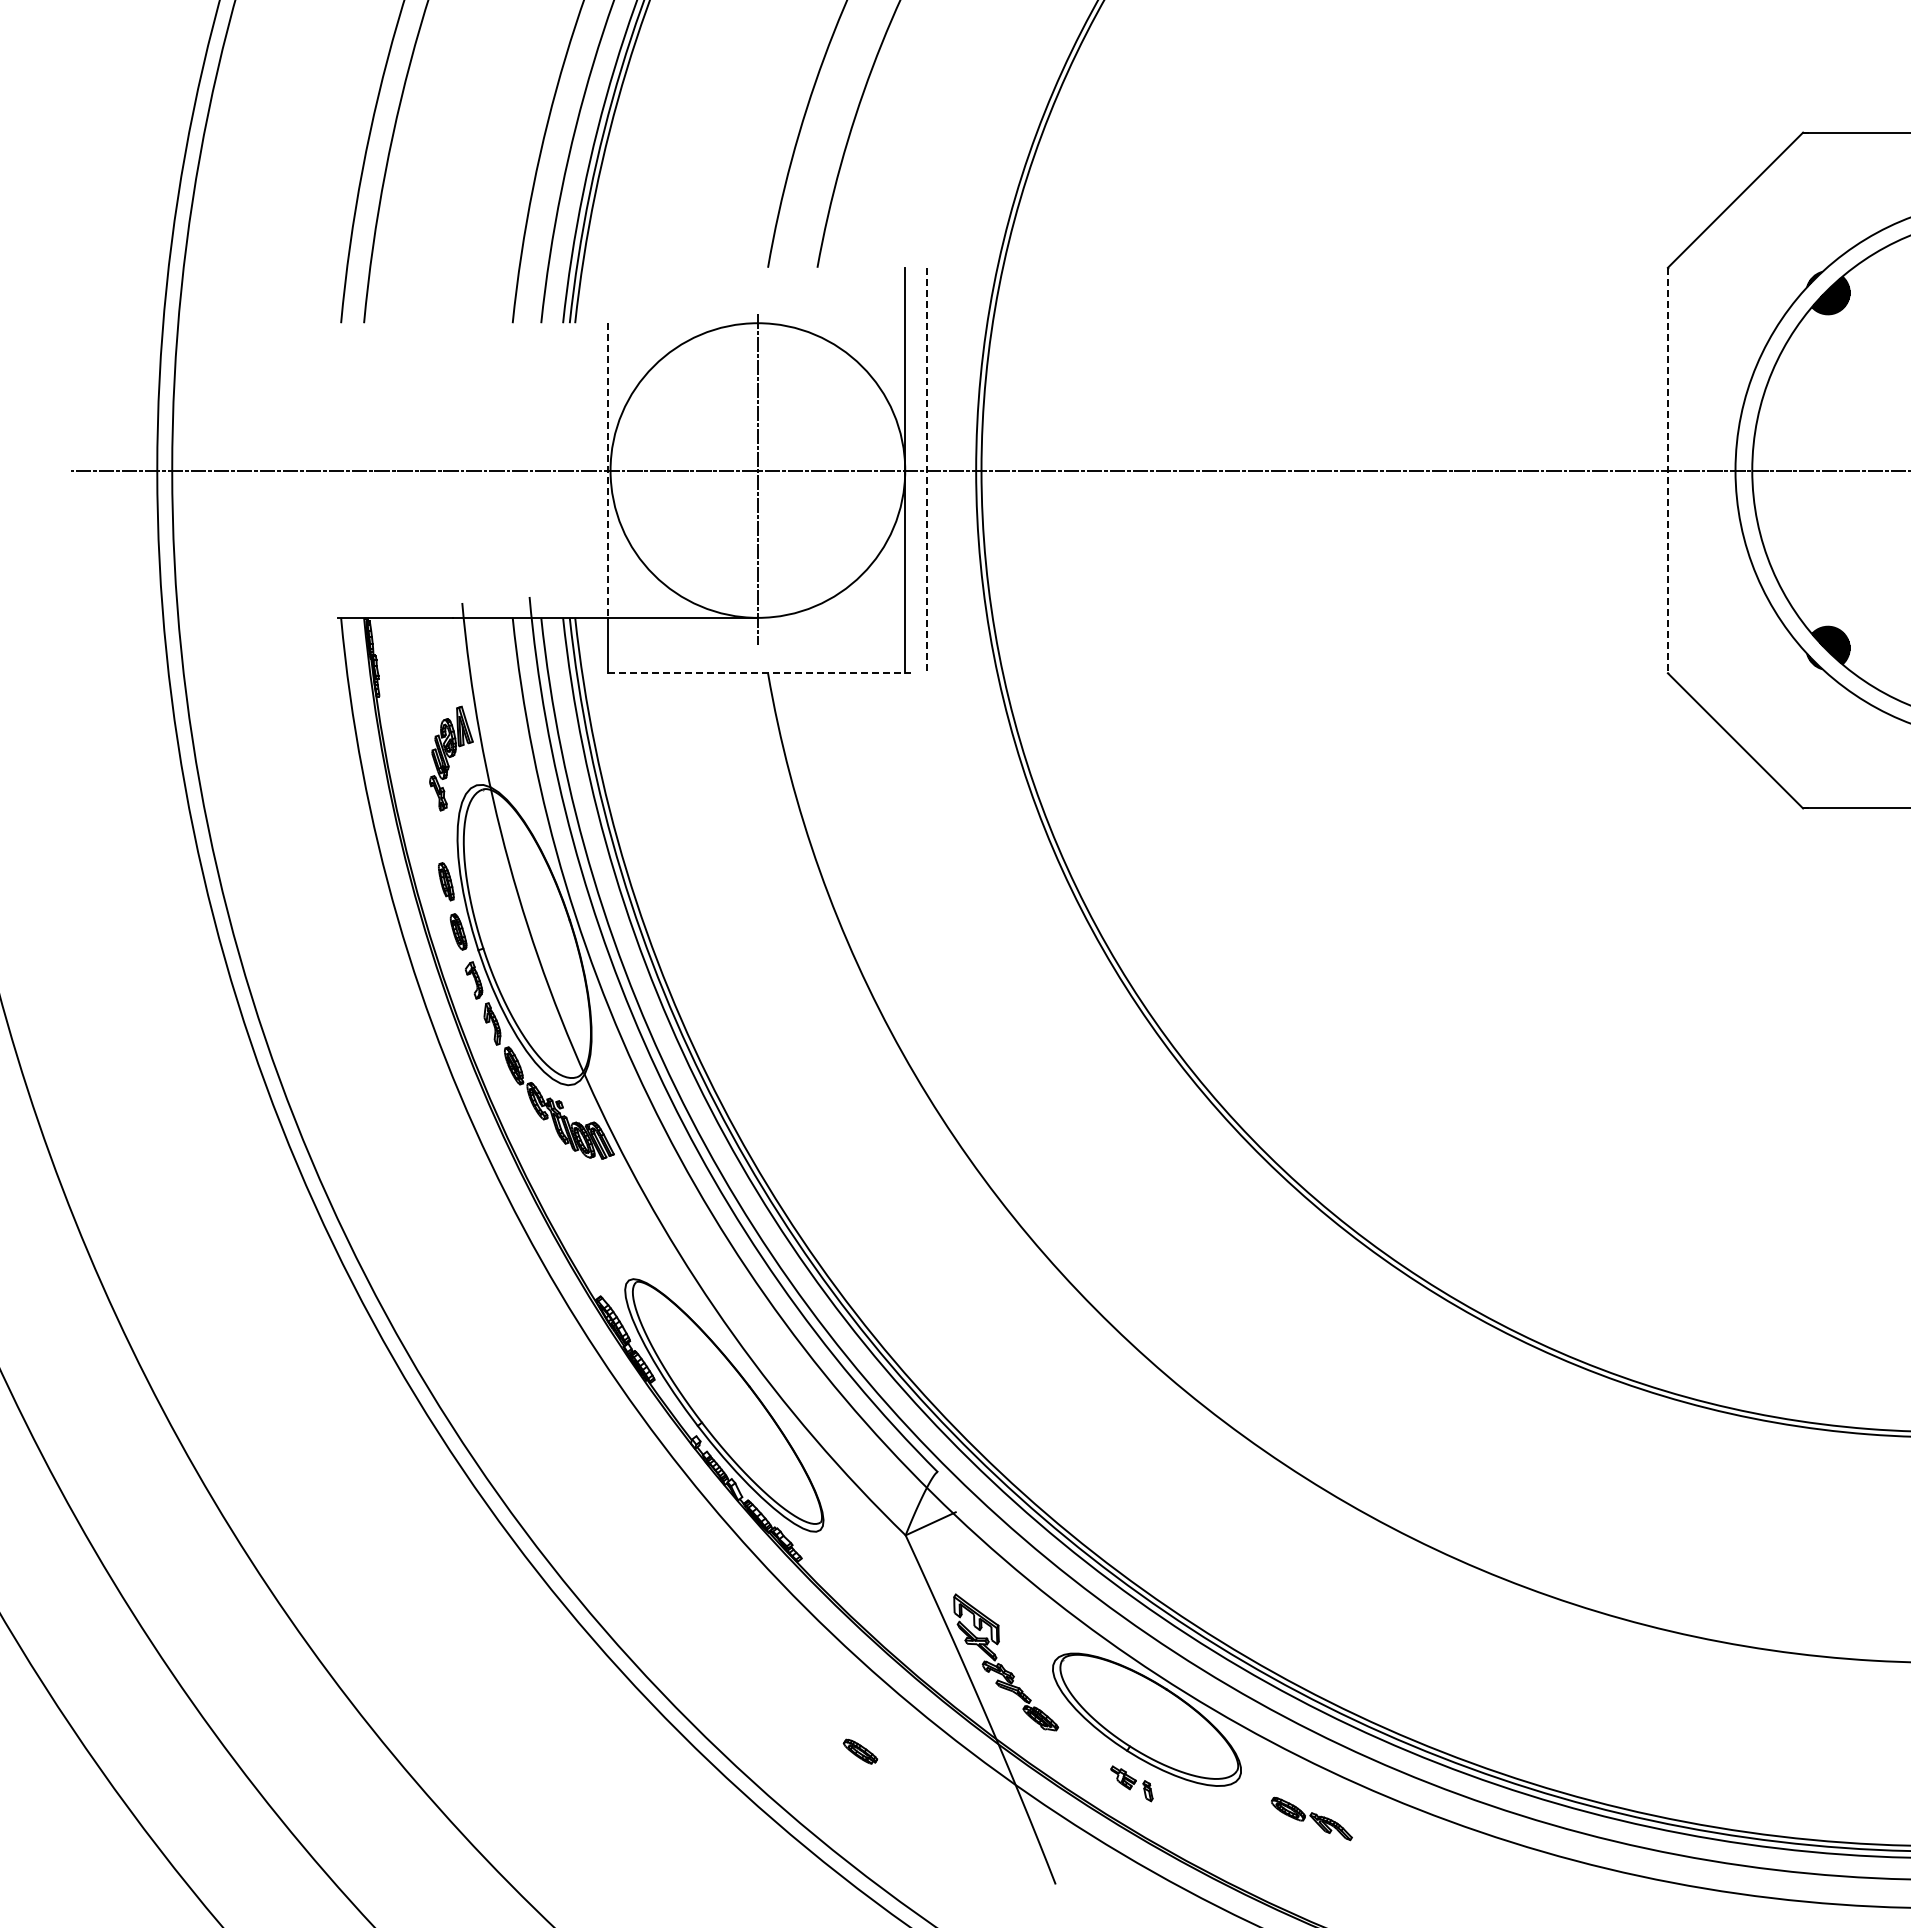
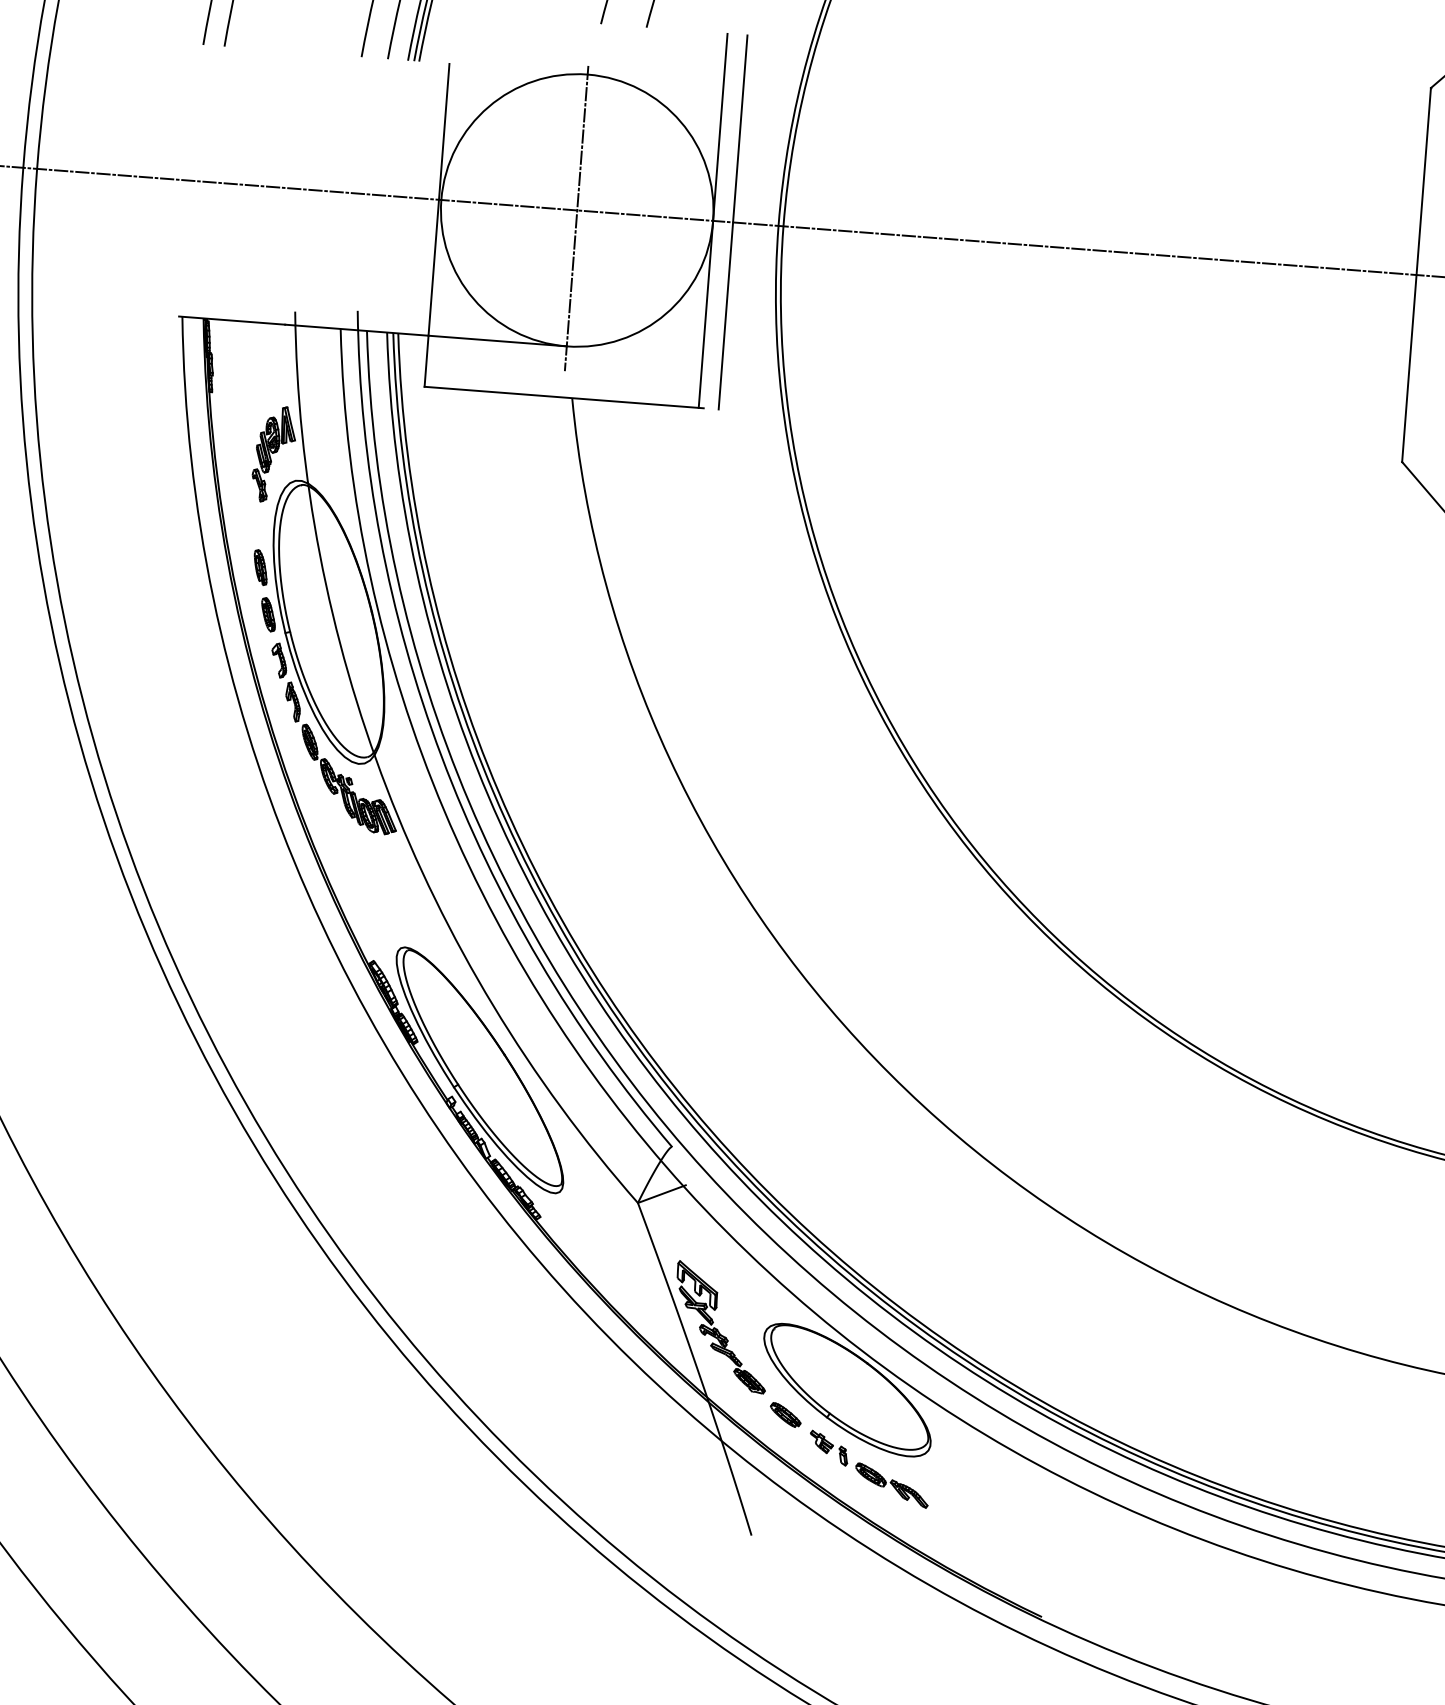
line: (926, 470) -> (732, 222), dashed -> solid
line: (1667, 470) -> (1416, 274), dashed -> solid
line: (607, 471) -> (438, 200), dashed -> solid
line: (759, 673) -> (564, 397), dashed -> solid
part: (860, 1751) -> (785, 1414), moved
part: (1311, 1818) -> (891, 1485), moved

